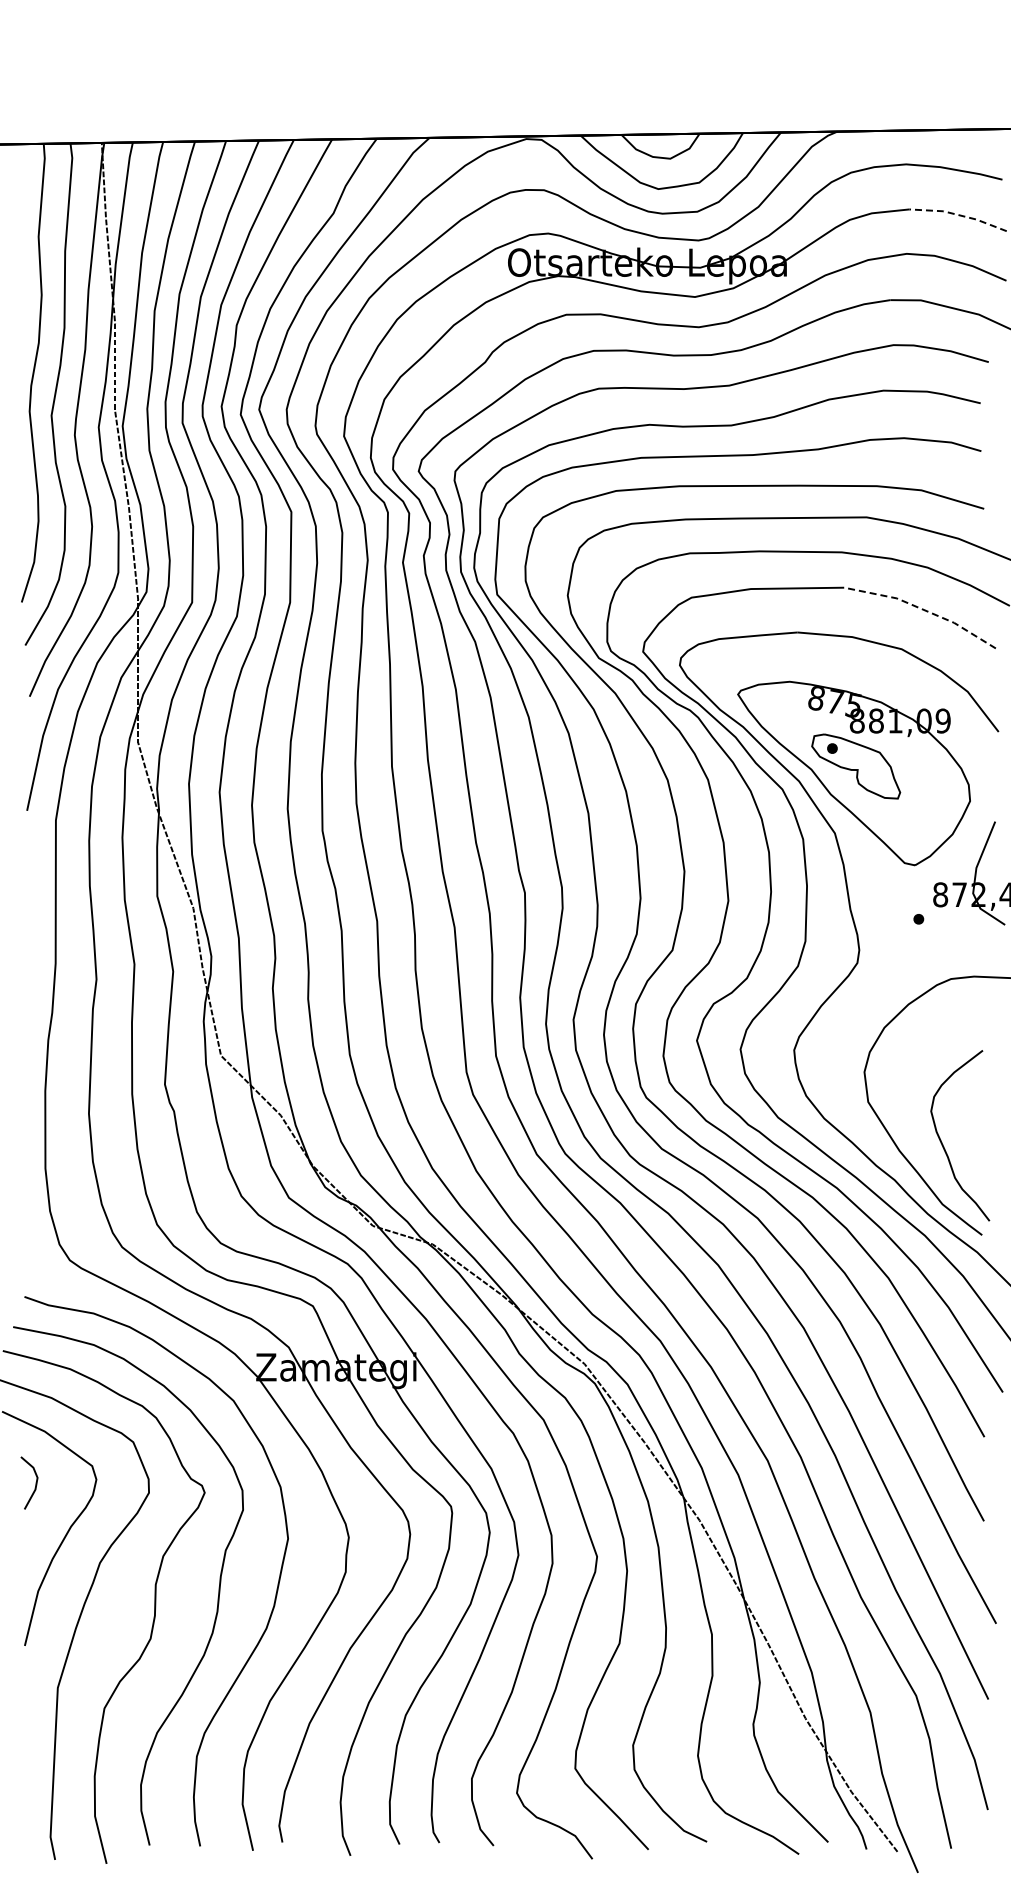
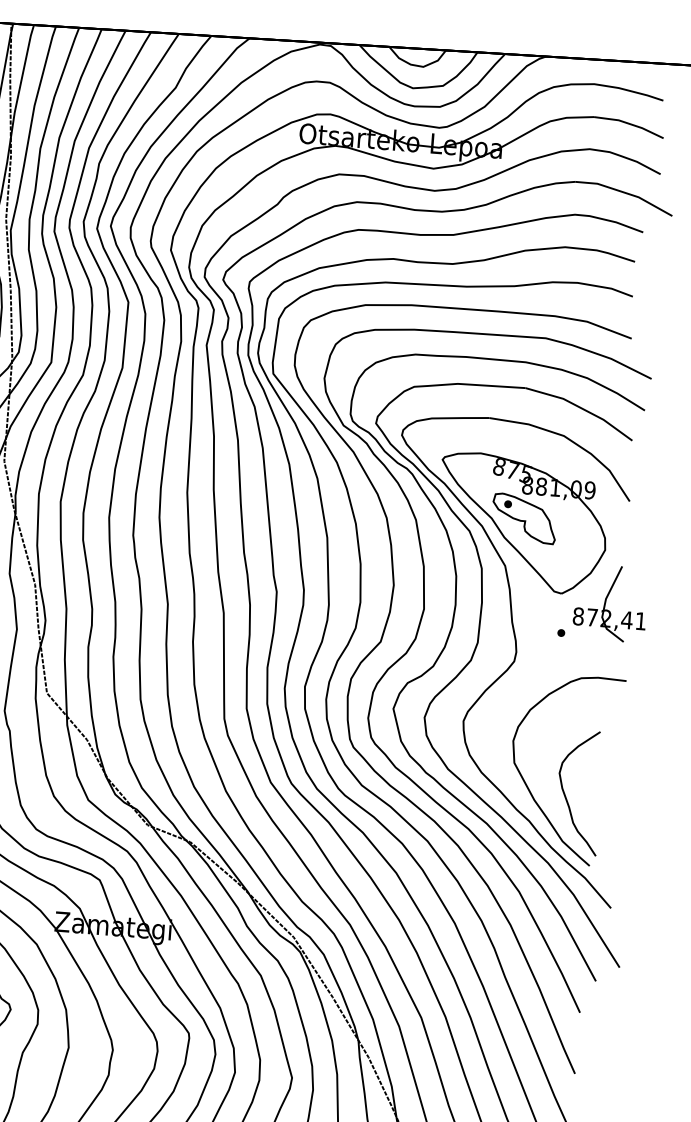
line: (958, 215) -> (629, 124), dashed -> solid
line: (923, 609) -> (582, 408), dashed -> solid

